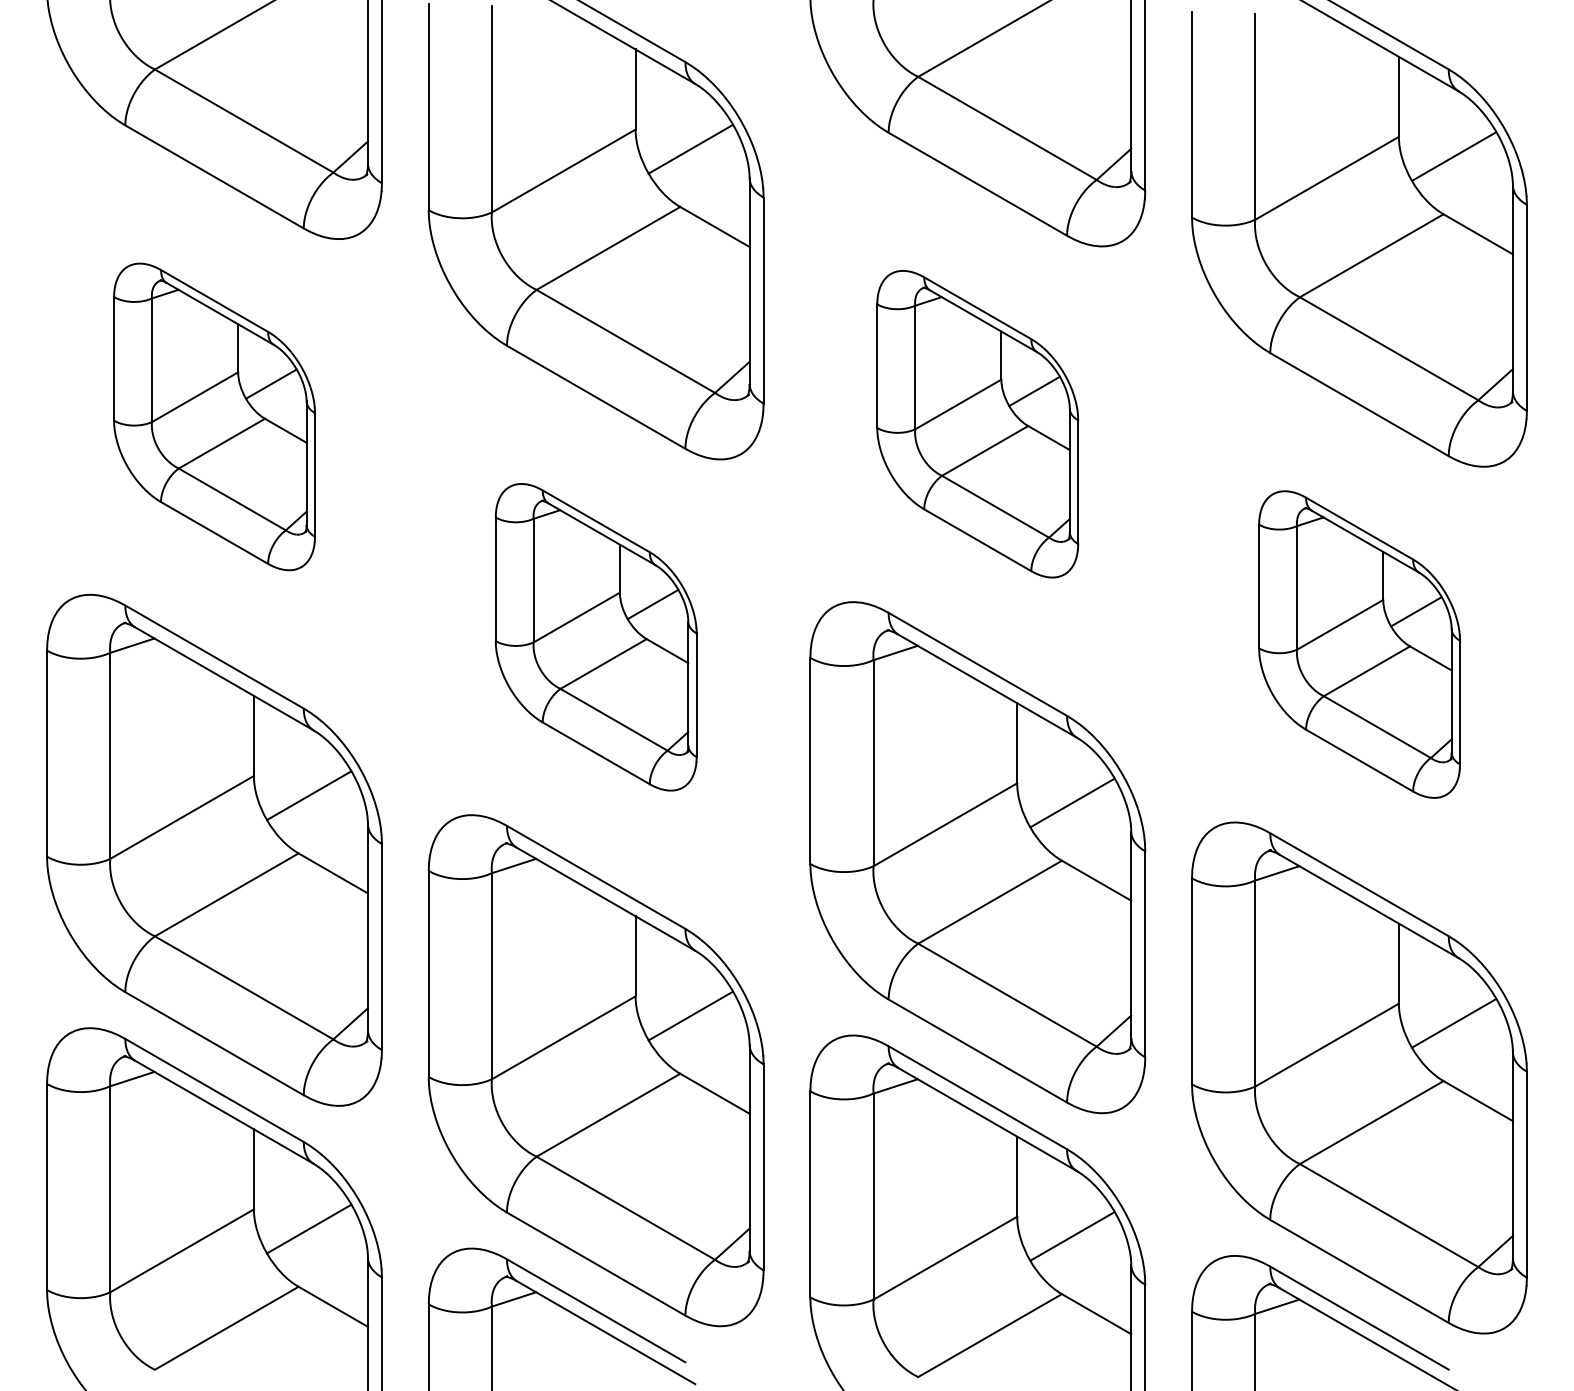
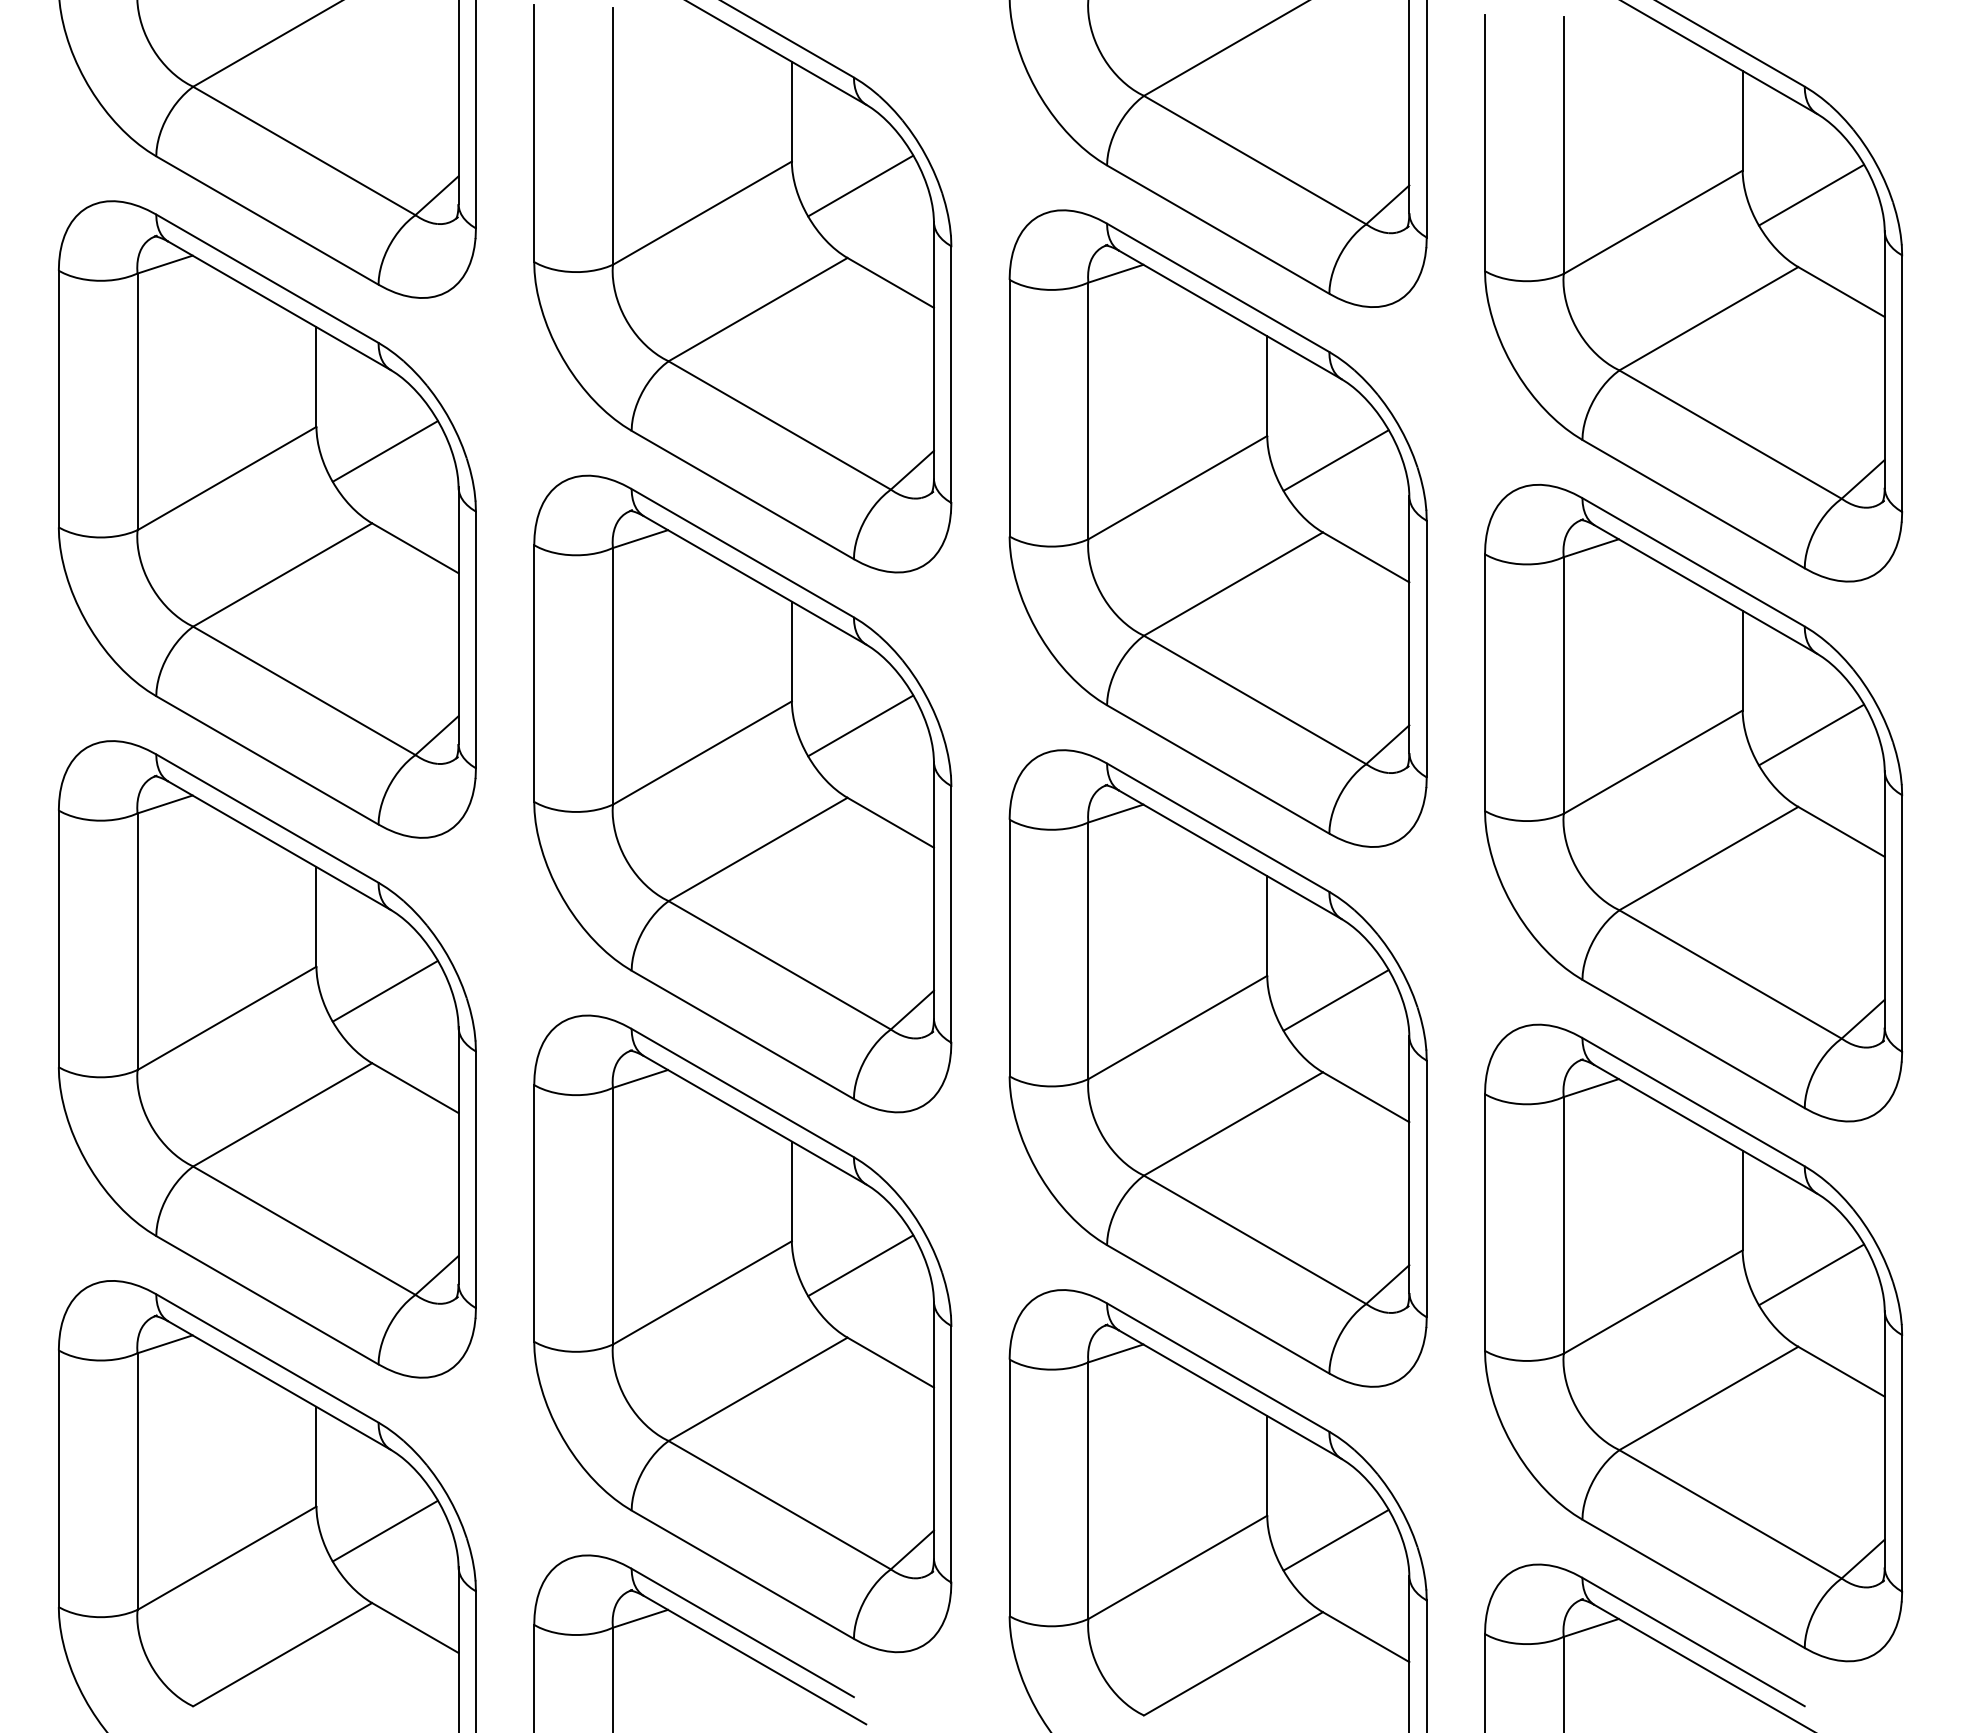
part: (214, 416) -> (267, 519), size x1.67
part: (977, 424) -> (1217, 528), size x1.67
part: (595, 636) -> (742, 793), size x1.67
part: (1359, 644) -> (1693, 802), size x1.67

